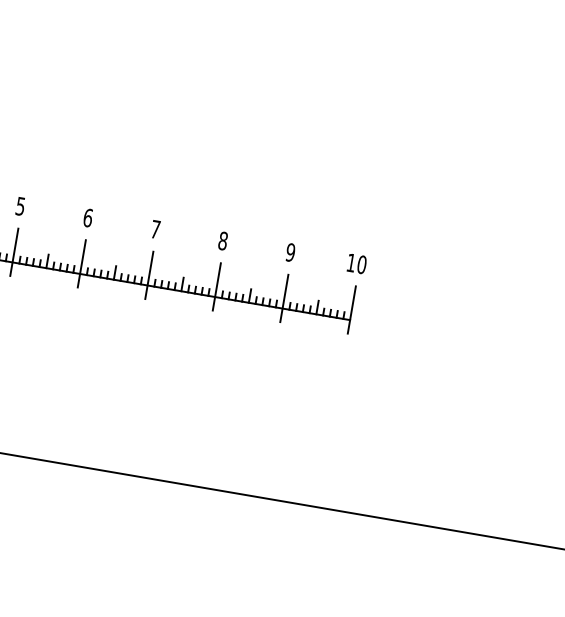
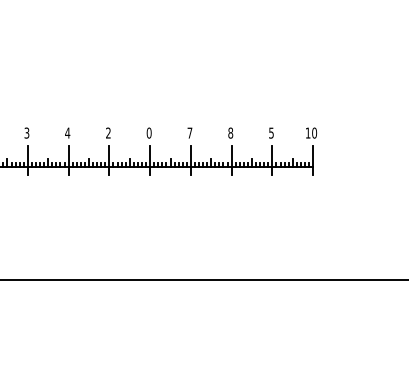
text: (20, 205) -> (108, 132), 5 -> 2
text: (88, 217) -> (149, 132), 6 -> 0
text: (290, 251) -> (271, 132), 9 -> 5

